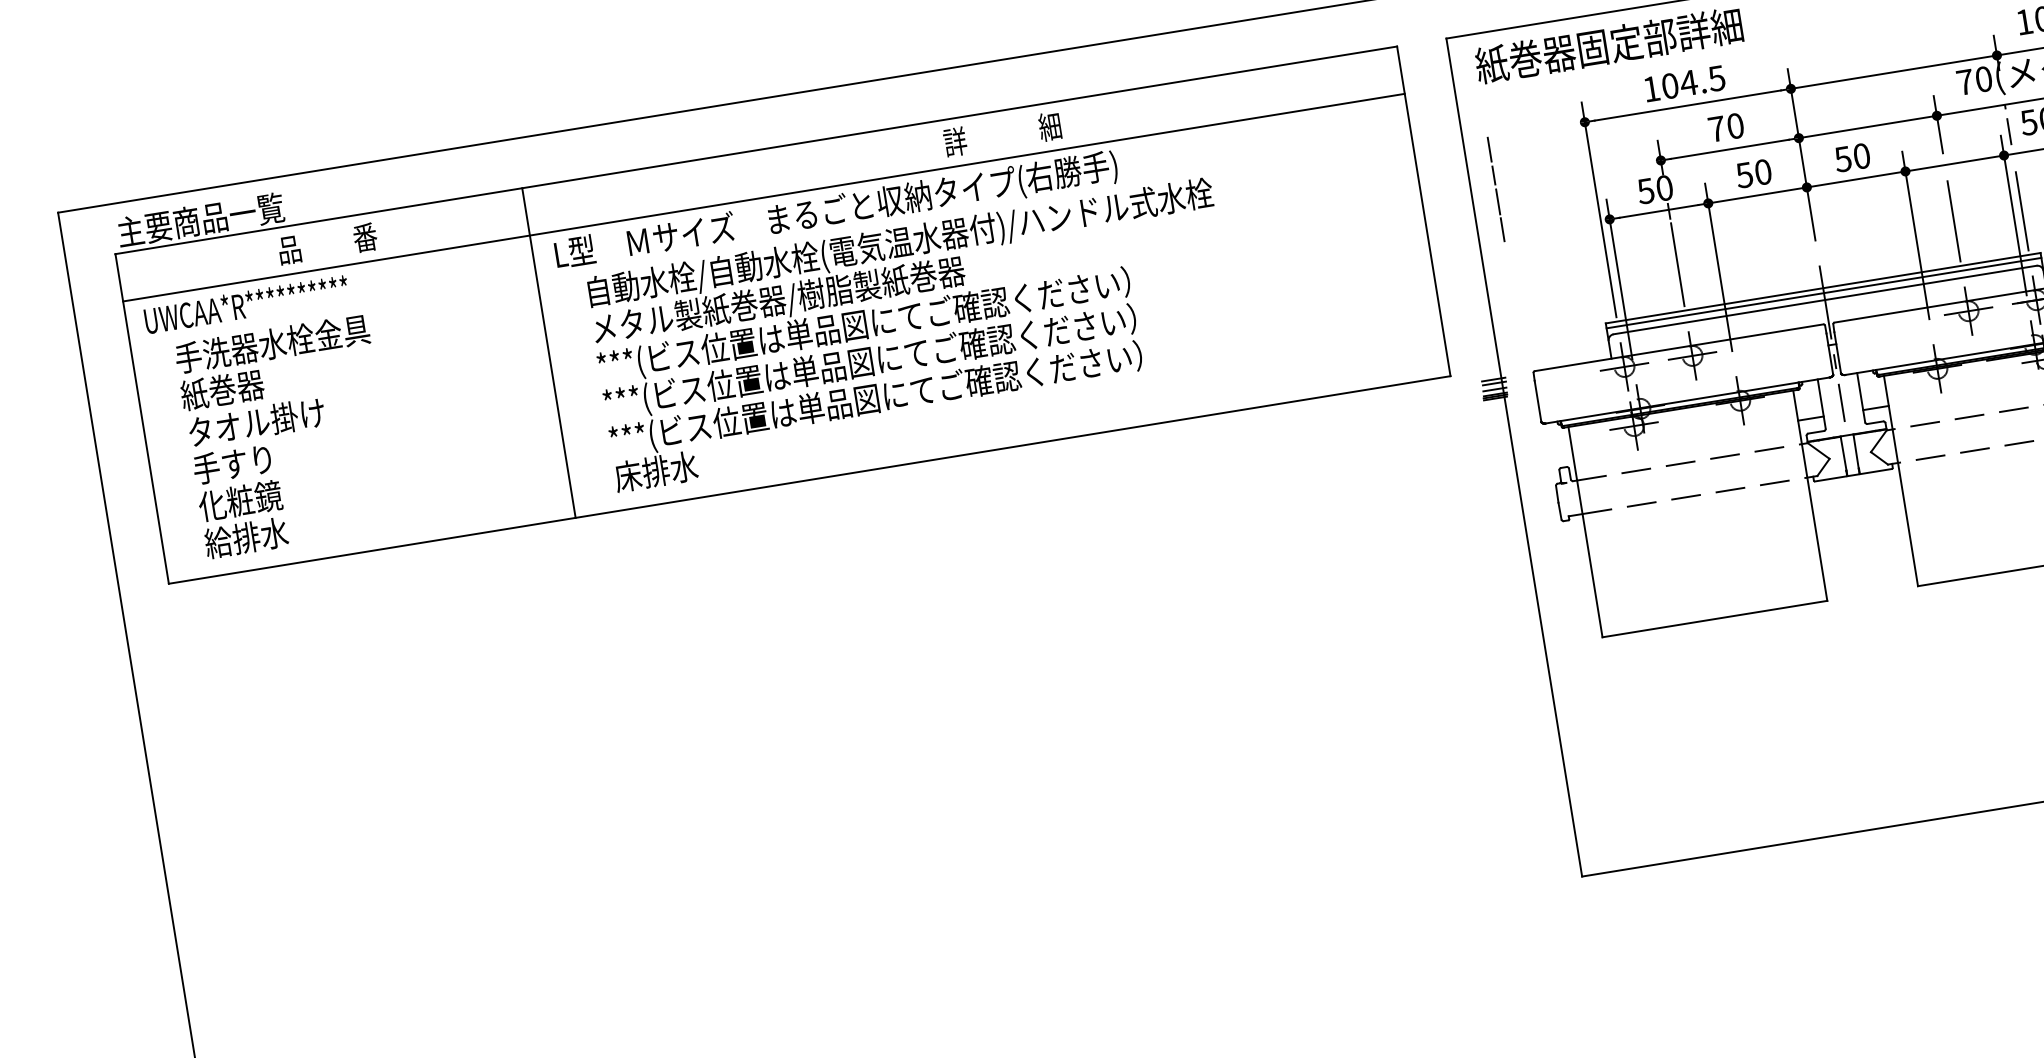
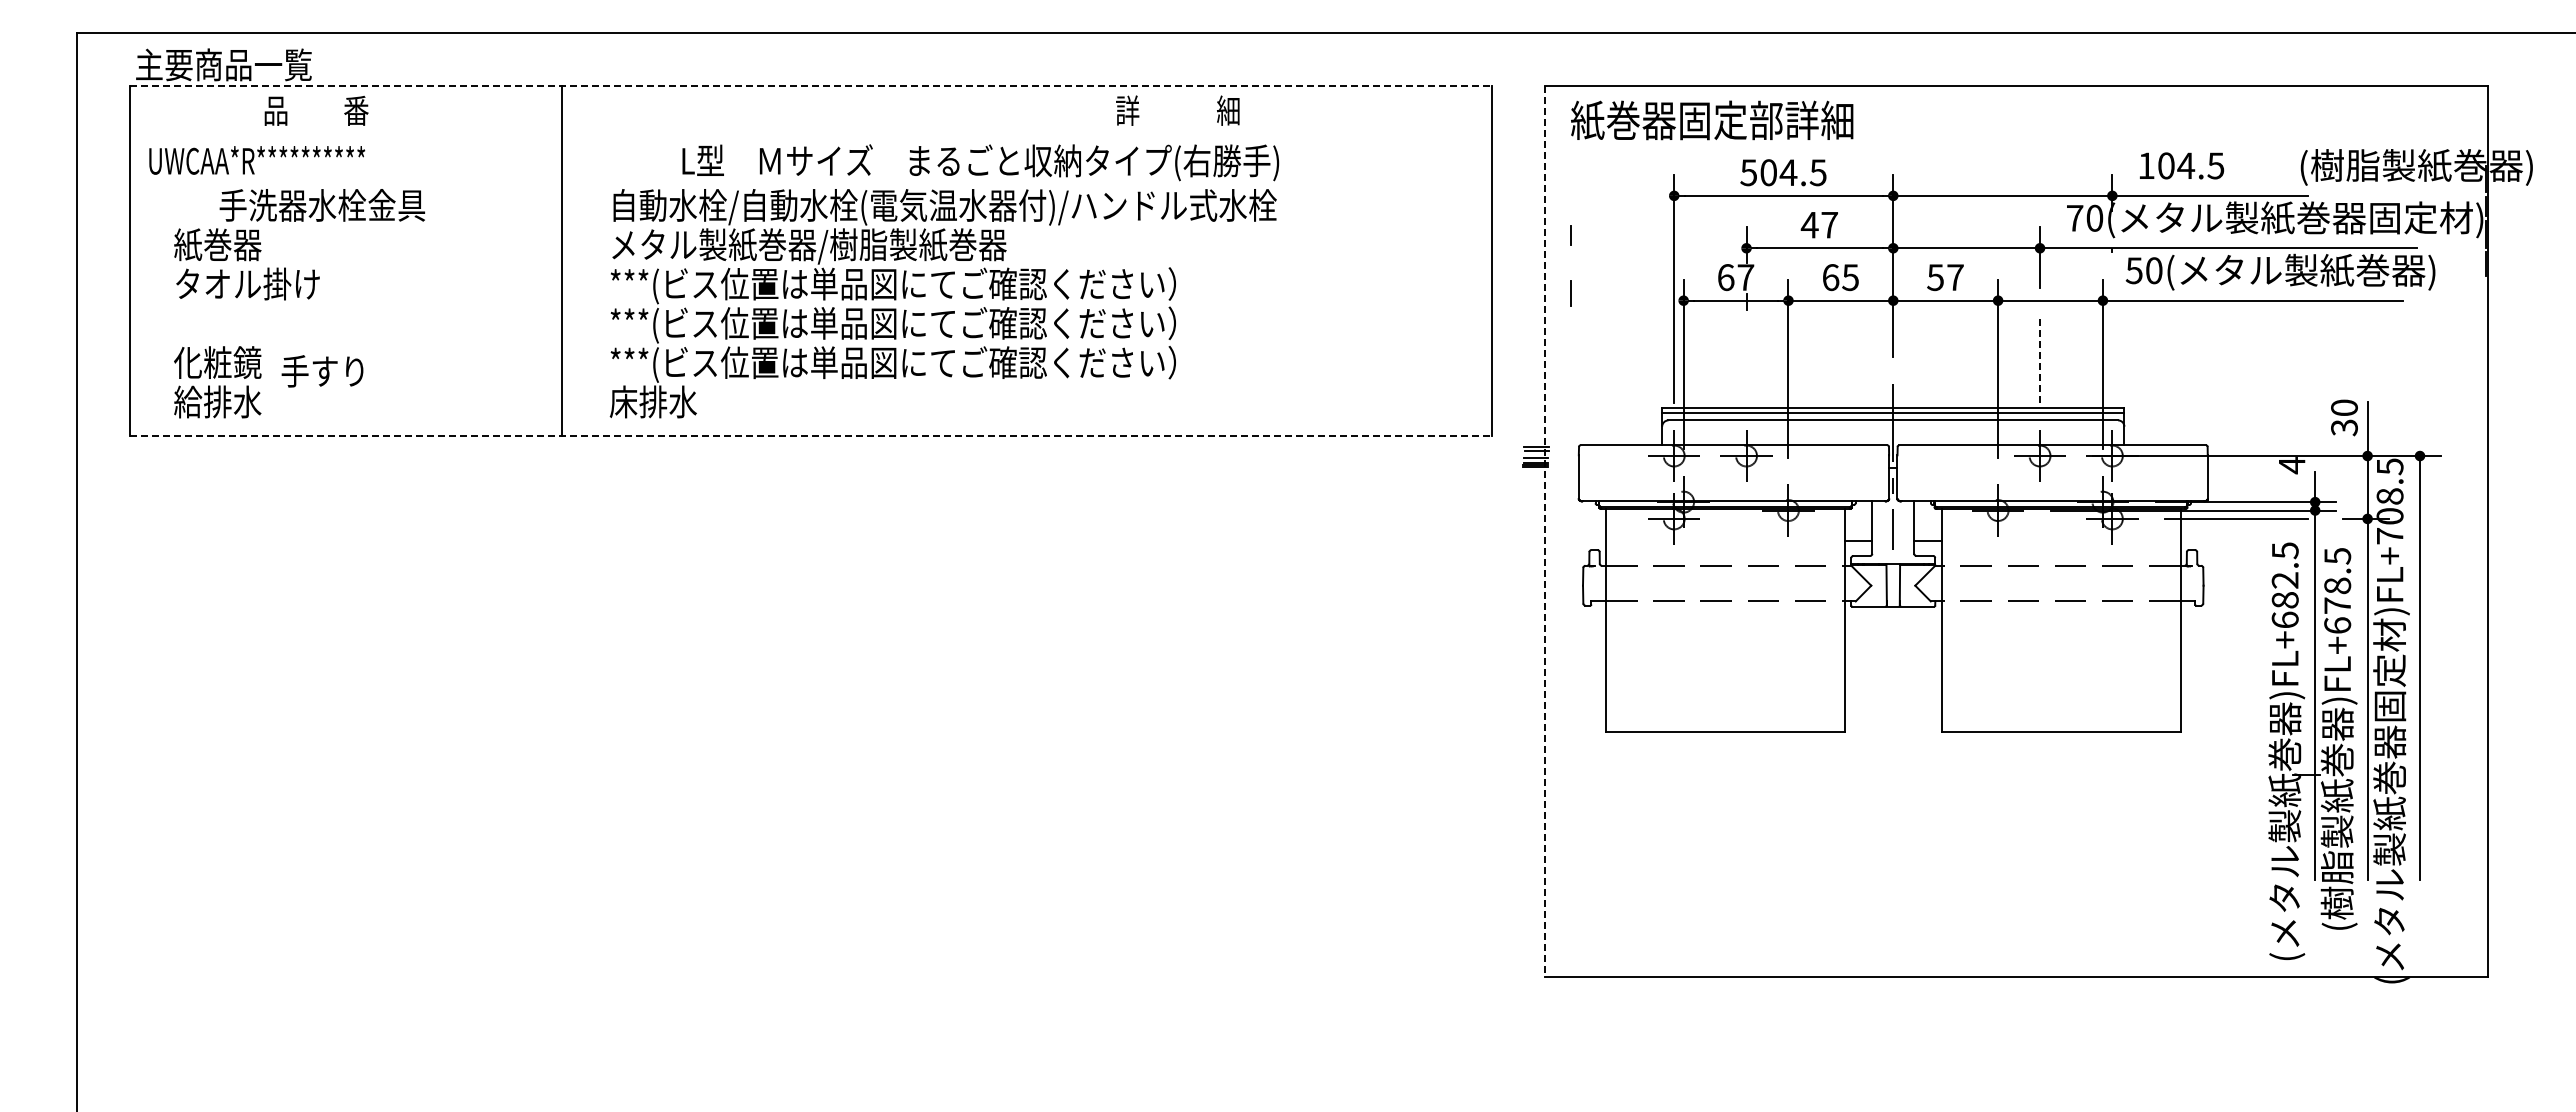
text: (1651, 88) -> (1748, 172), 104.5 -> 504.5
text: (1724, 127) -> (1818, 224), 70 -> 47
line: (2009, 131) -> (2112, 276), removed
text: (1002, 134) -> (1177, 110), moved
line: (1490, 148) -> (1571, 207), removed
line: (756, 149) -> (811, 85), solid -> dashed
text: (1861, 156) -> (1955, 277), 50 -> 57
text: (1753, 173) -> (1840, 277), 50 -> 65
text: (1654, 189) -> (1735, 277), 50 -> 67
line: (763, 197) -> (810, 136), removed
line: (1498, 201) -> (1571, 263), removed
text: (836, 211) -> (980, 162), moved
line: (2022, 211) -> (2112, 361), removed
line: (1954, 221) -> (2040, 360), solid -> dashed
text: (327, 243) -> (316, 110), moved
line: (1677, 265) -> (1746, 359), removed
text: (271, 344) -> (321, 205), moved
line: (1513, 457) -> (1544, 531), solid -> dashed
text: (232, 464) -> (322, 371), moved
line: (810, 479) -> (811, 436), solid -> dashed

